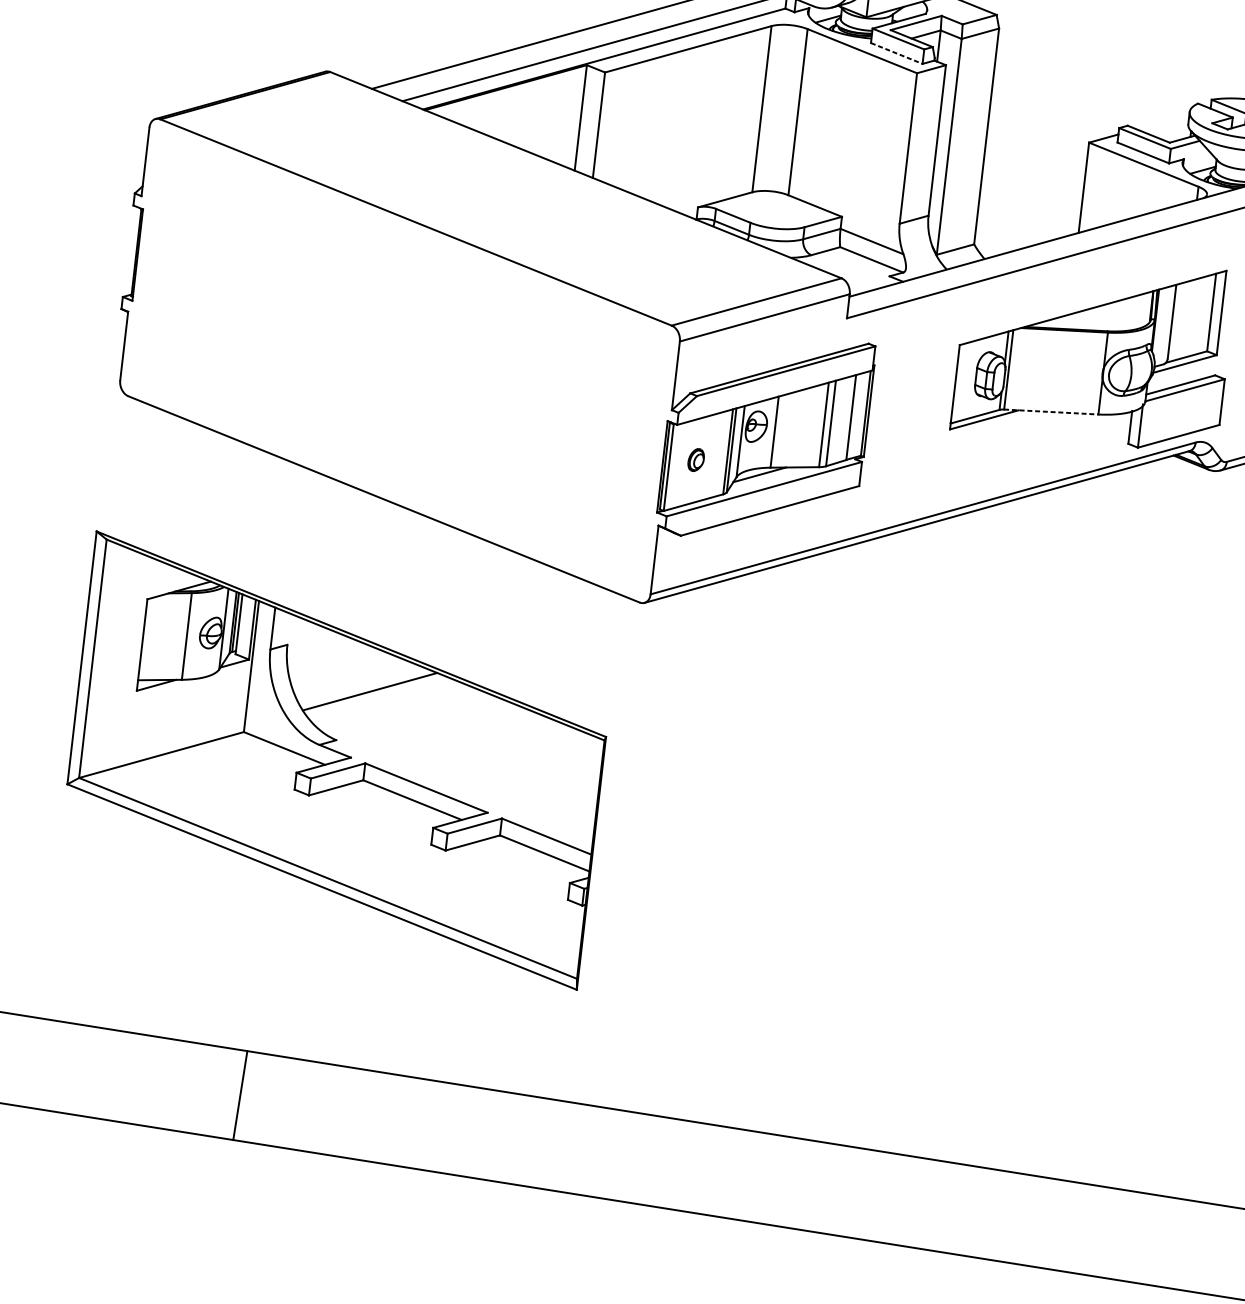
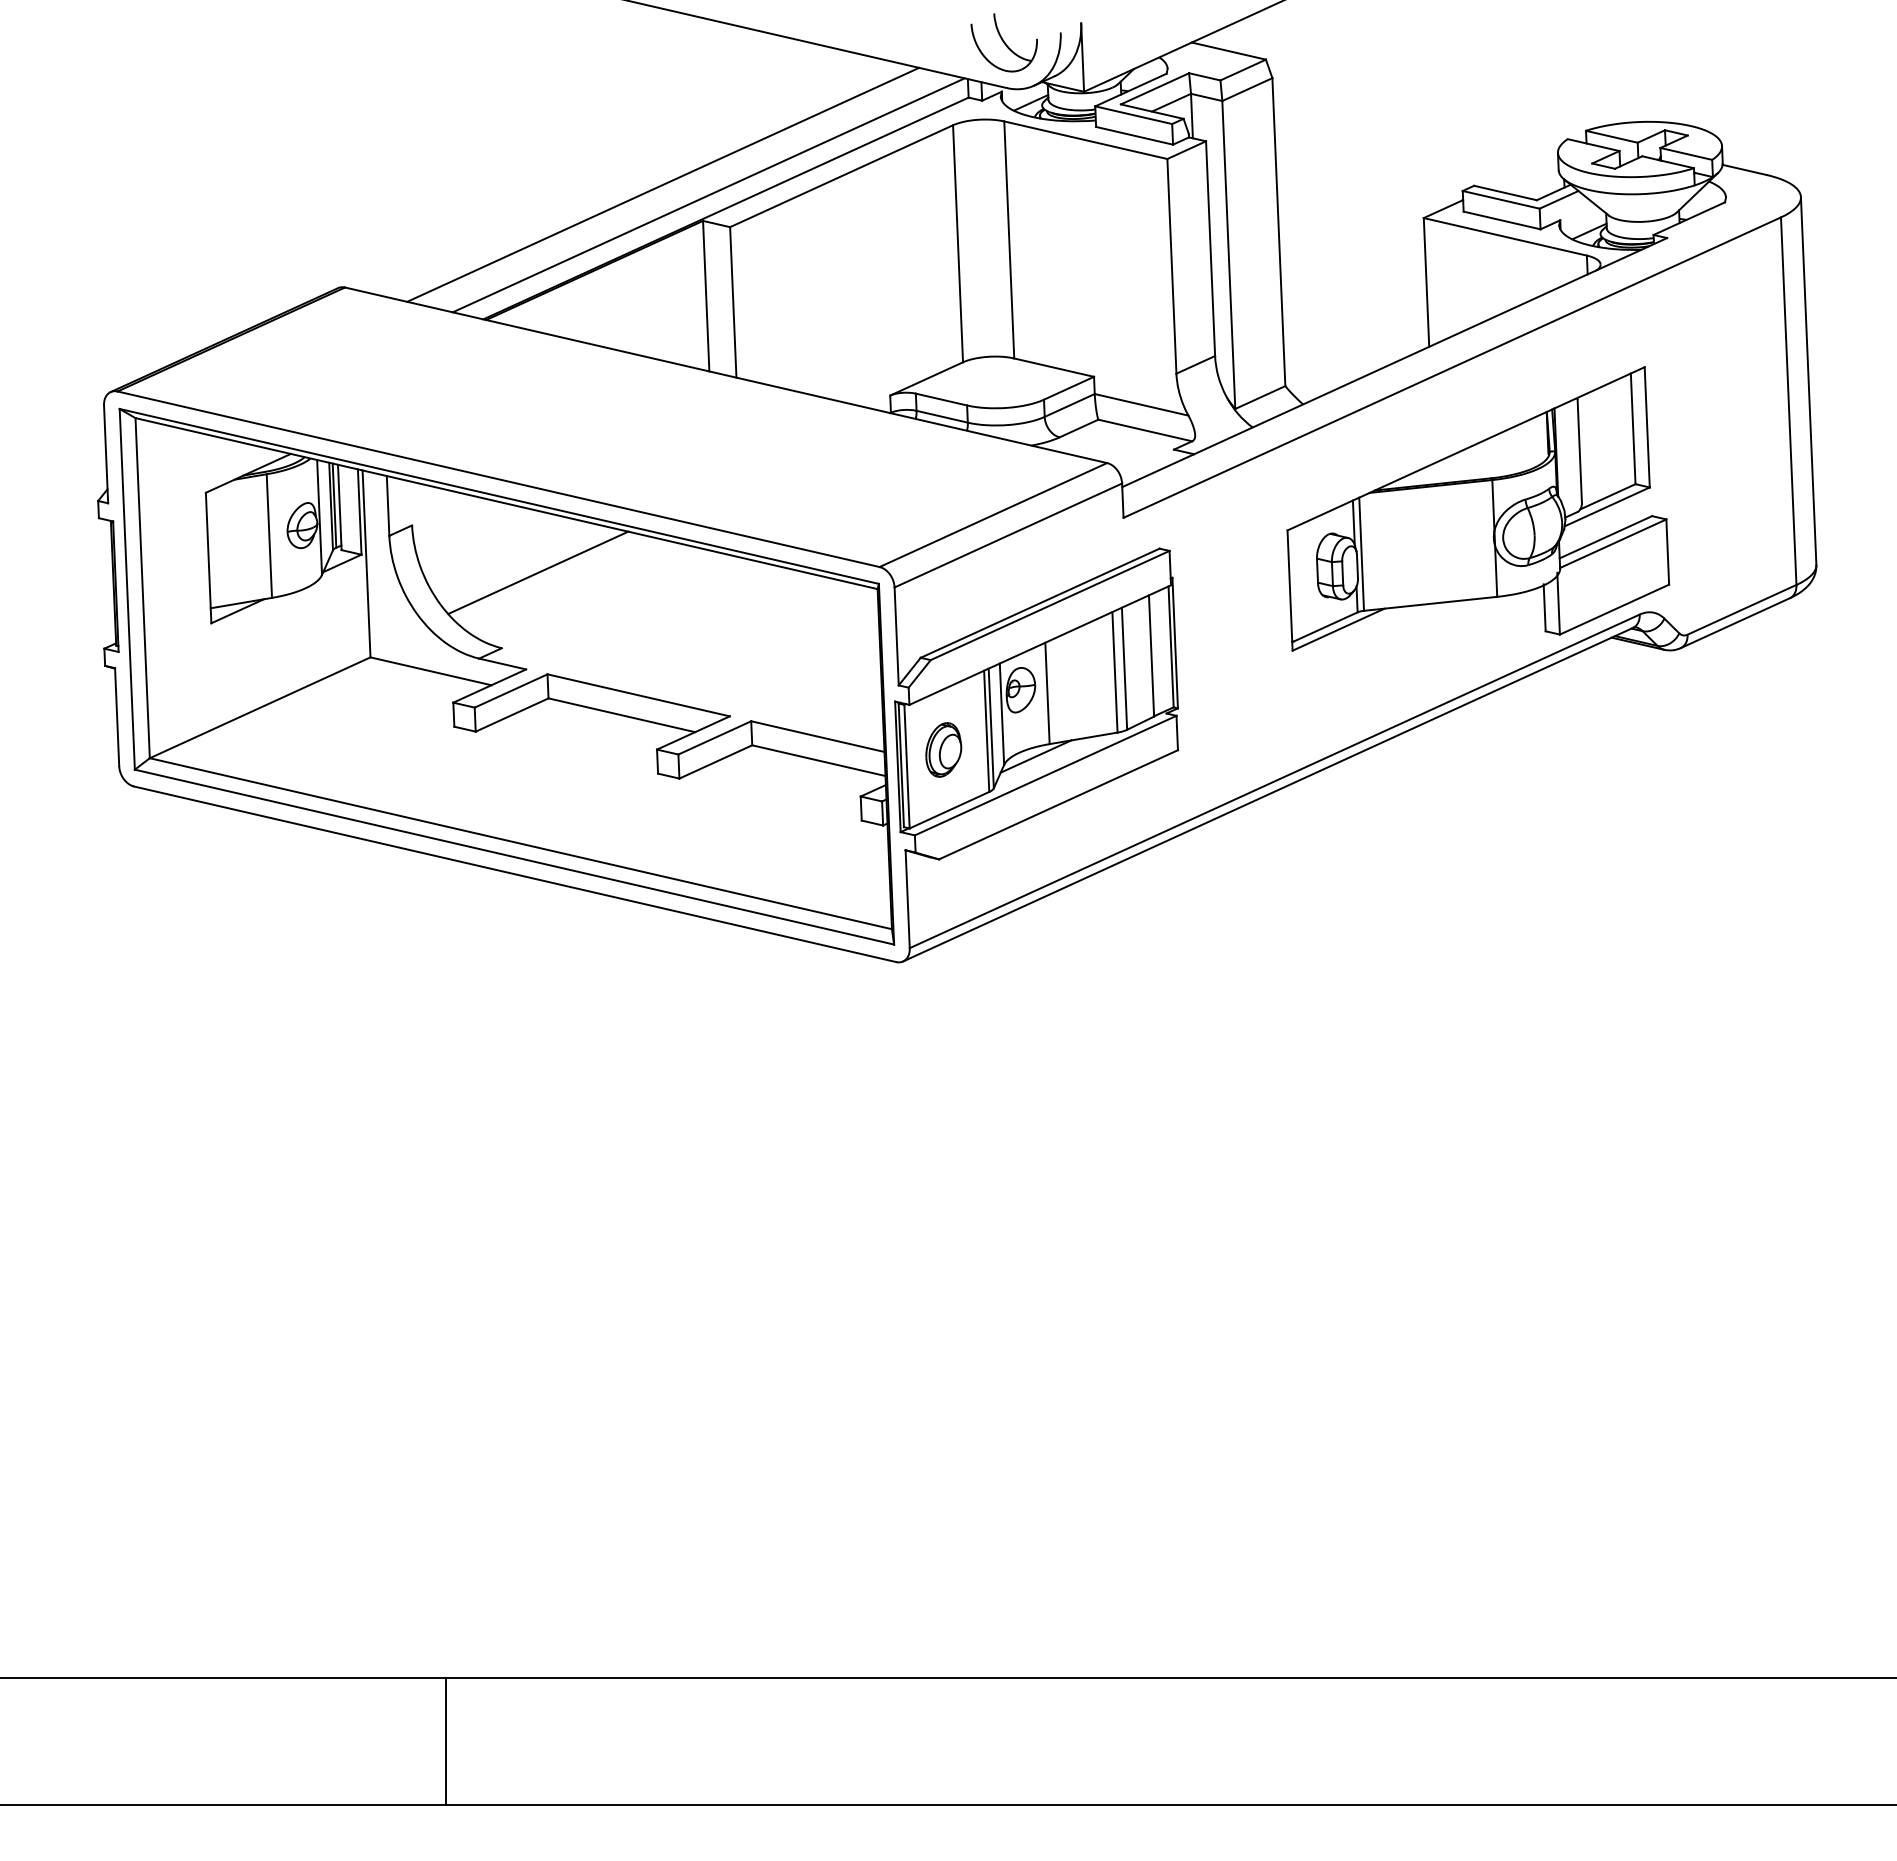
line: (897, 53) -> (1135, 135), dashed -> solid
line: (1051, 411) -> (1430, 603), dashed -> solid
part: (696, 459) -> (943, 749), size x1.67
part: (336, 760) -> (506, 676), moved

